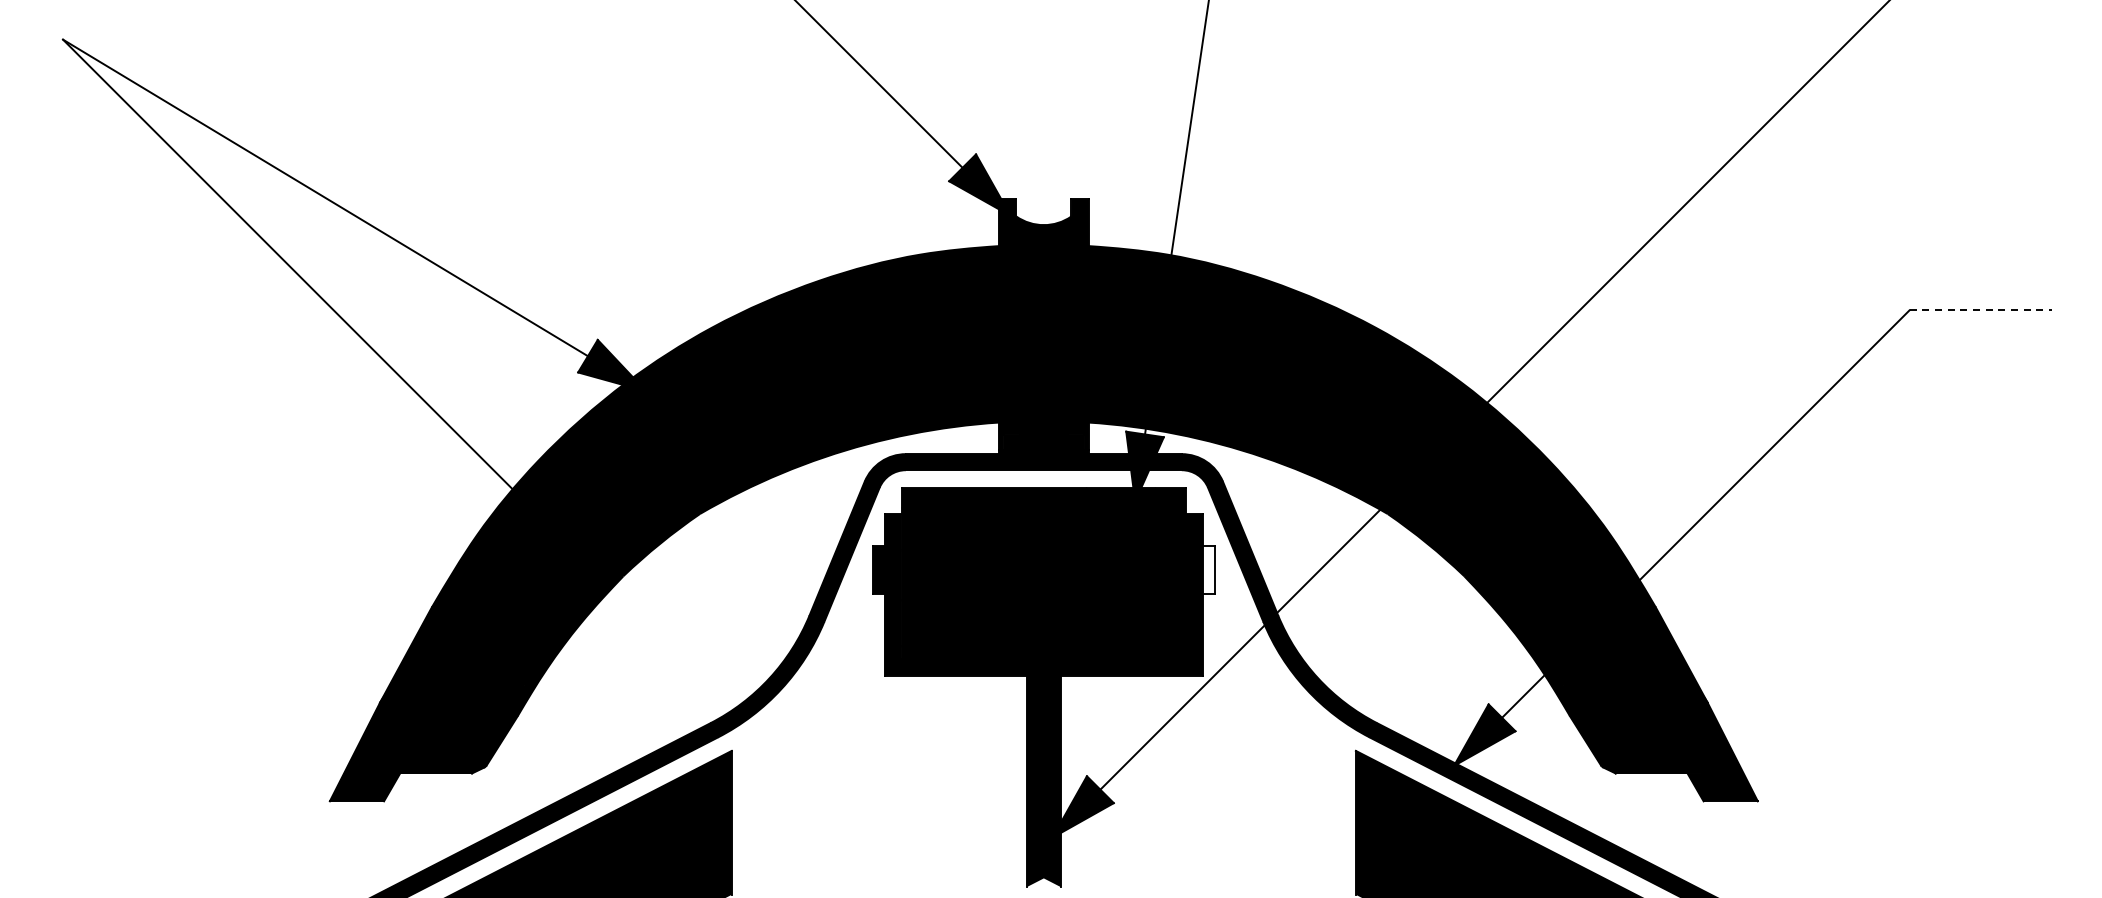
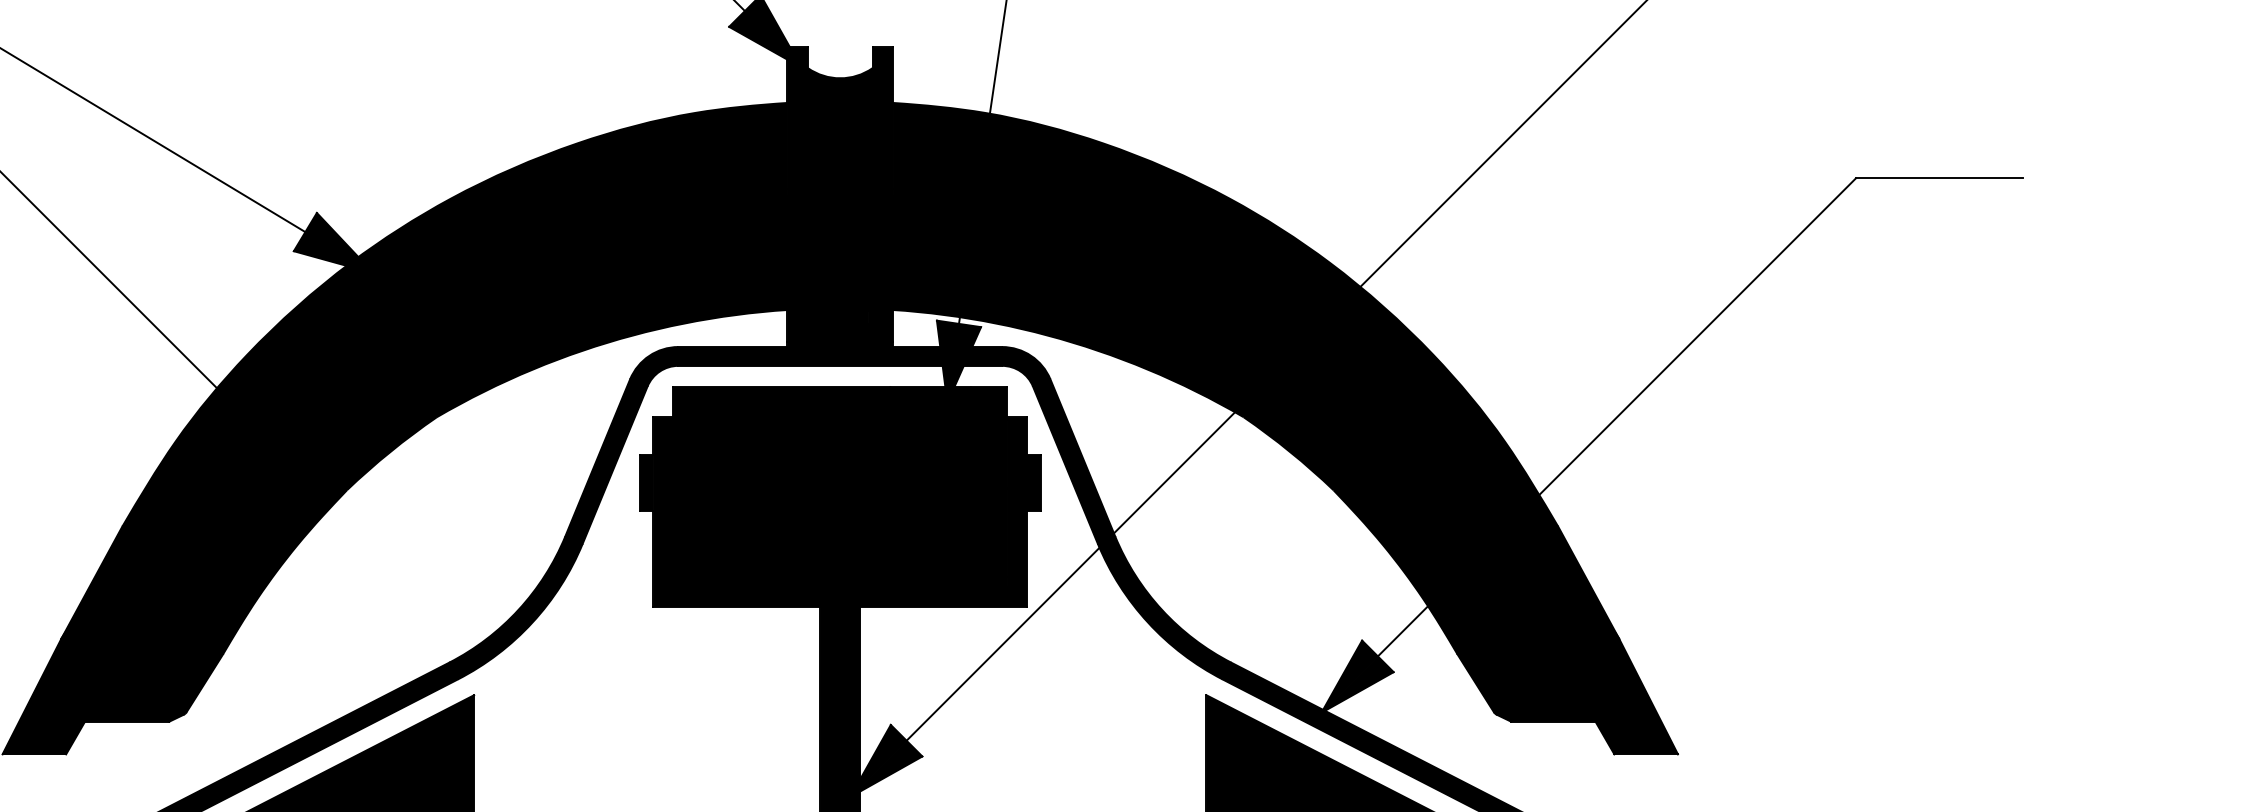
line: (1981, 310) -> (1940, 178), dashed -> solid
fill: (1208, 570) -> (1033, 483), added

